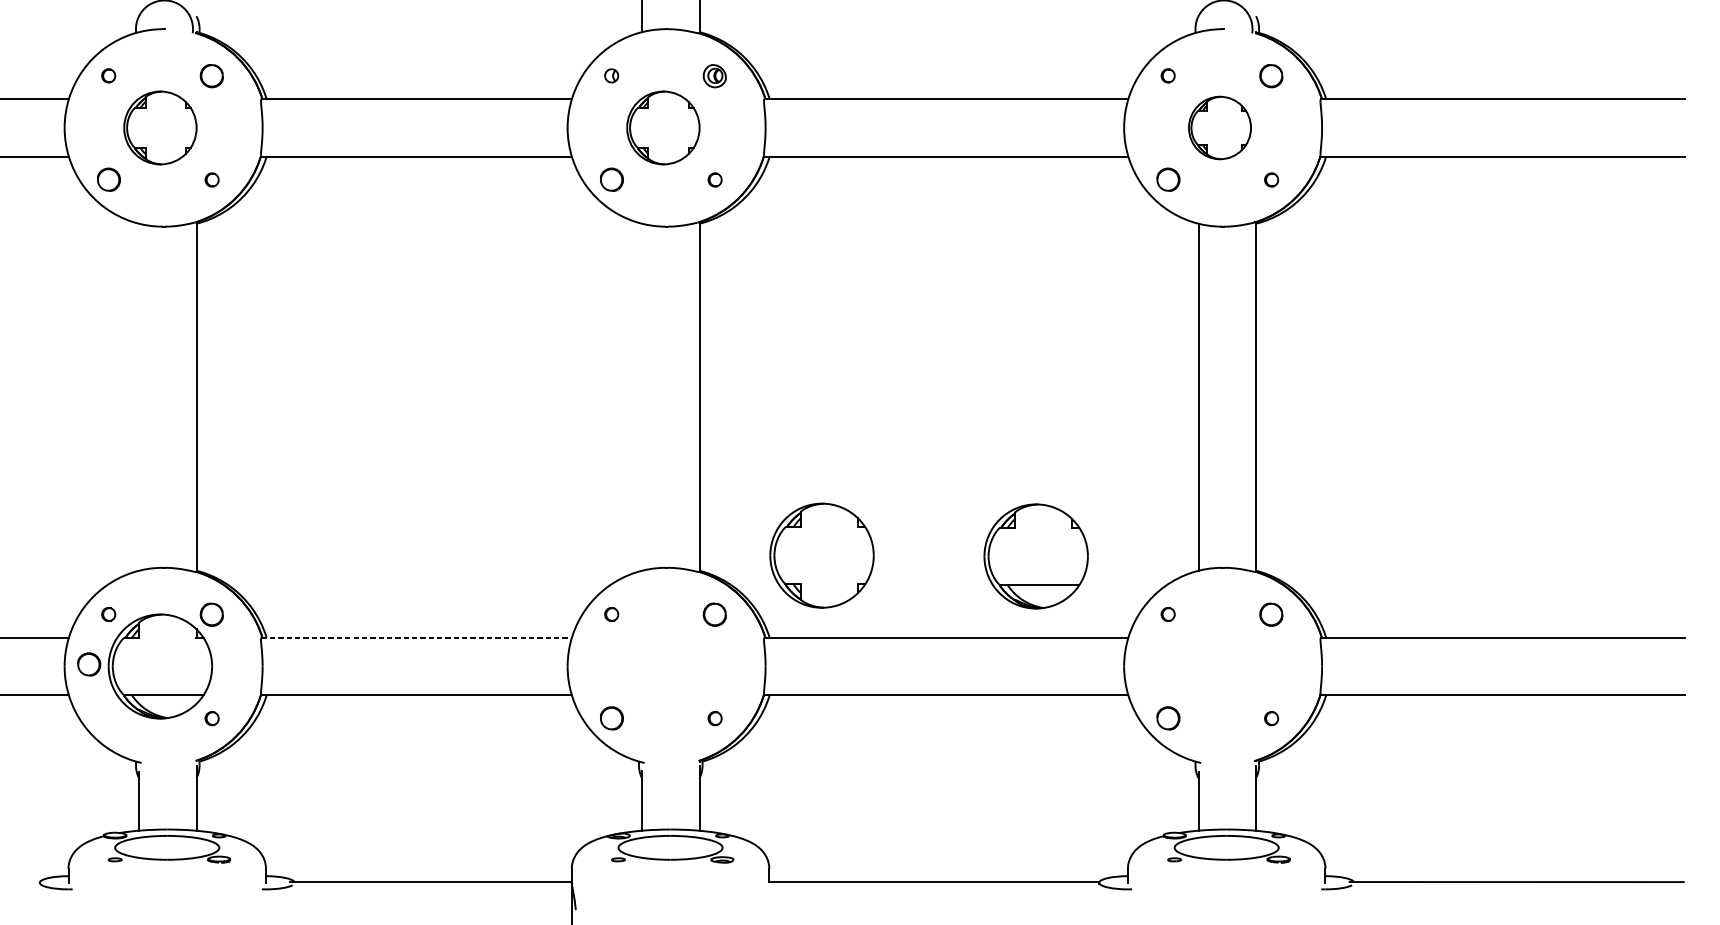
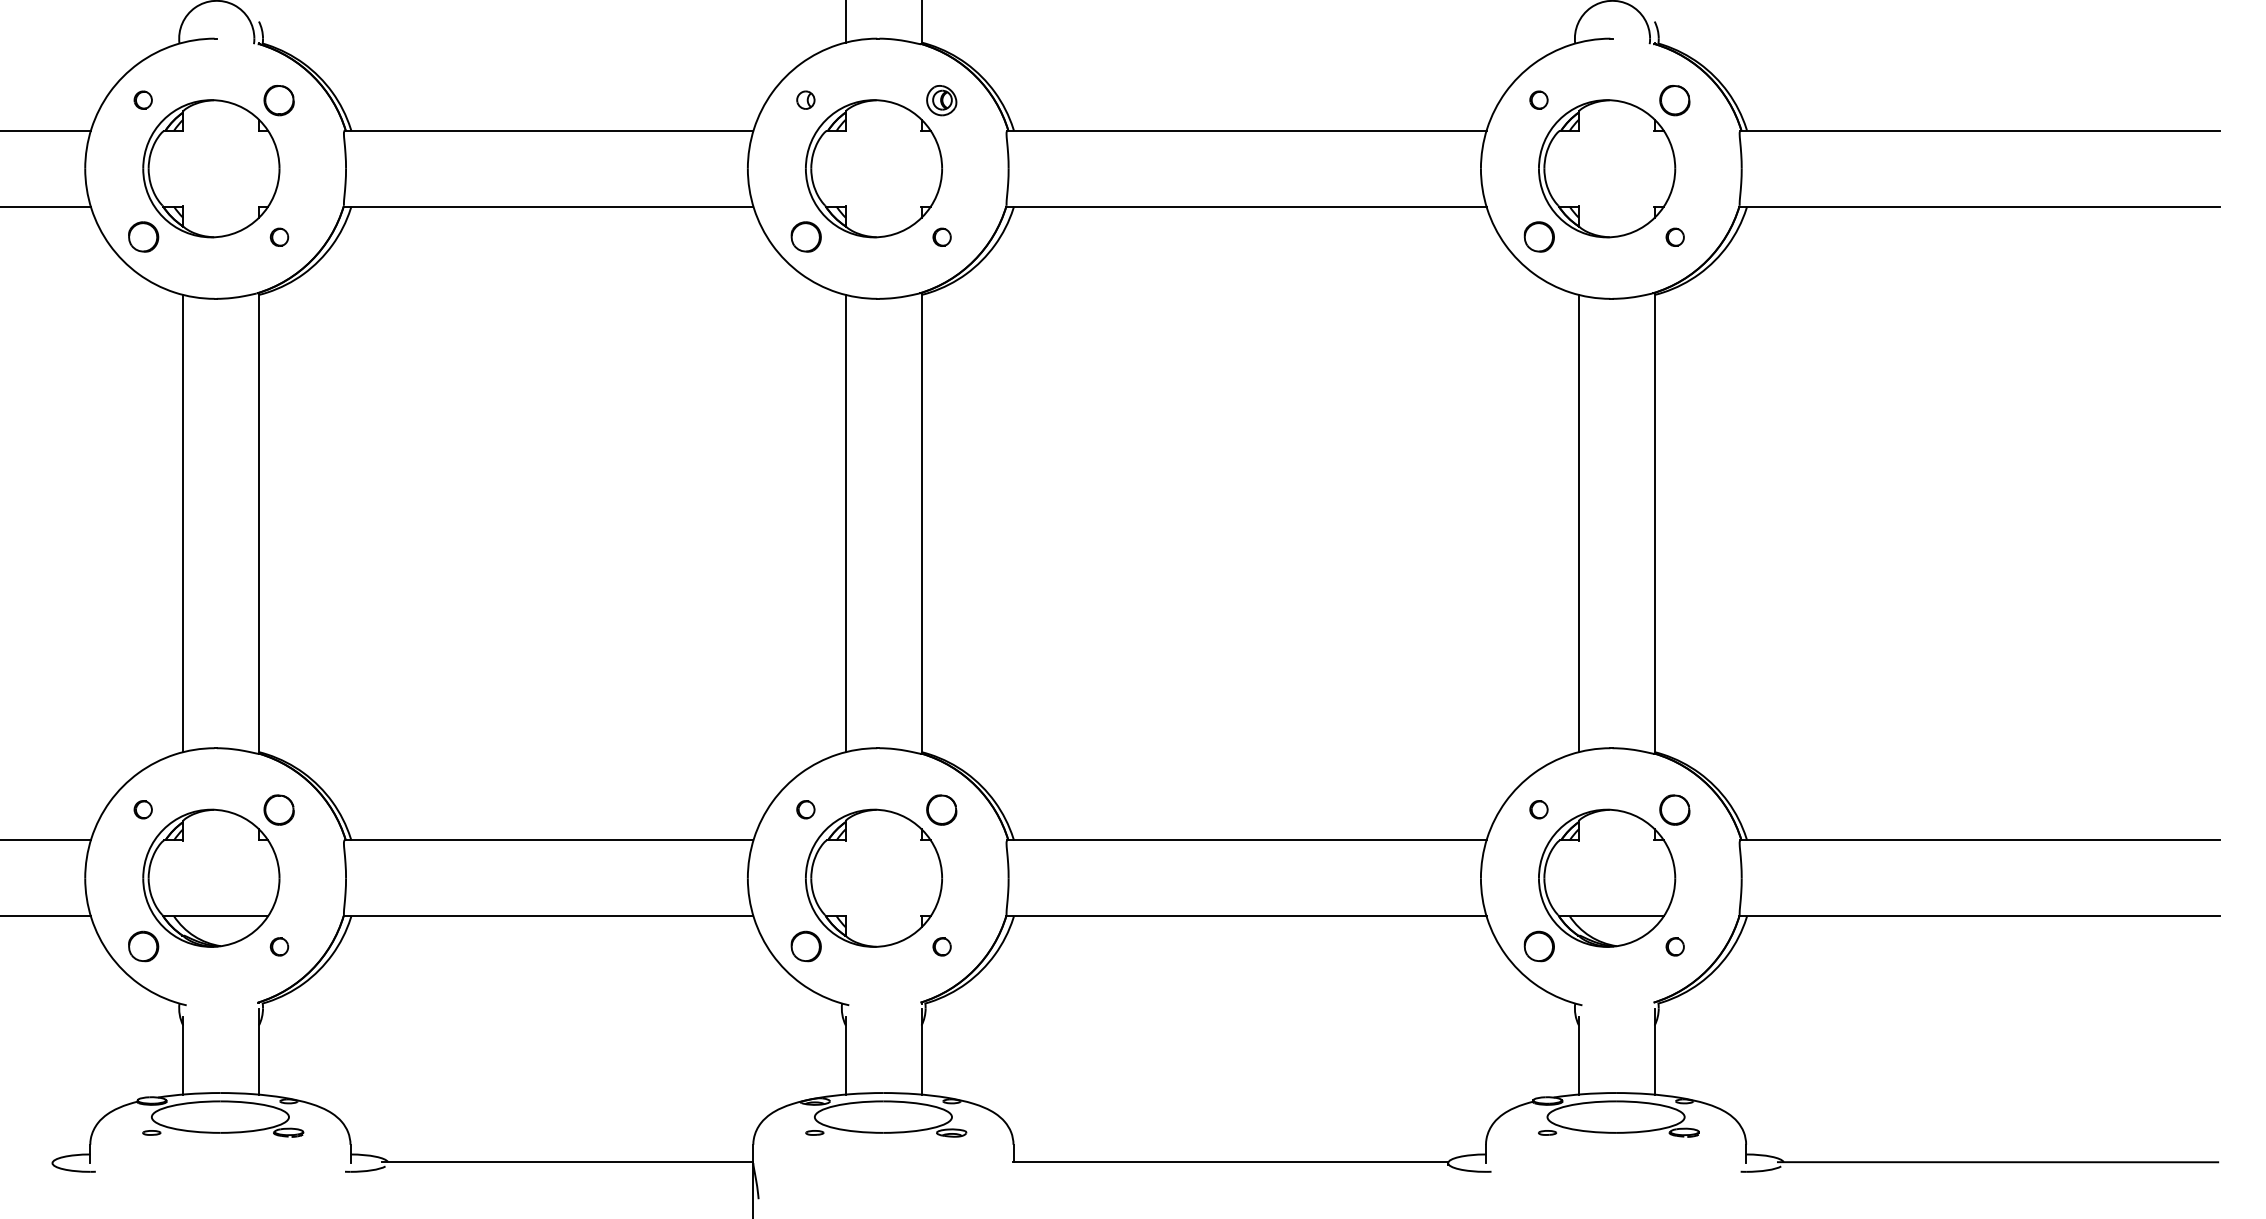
part: (160, 127) -> (211, 168), size x1.43
part: (663, 127) -> (873, 168), size x1.43
part: (1220, 127) -> (1607, 168), size x1.67
line: (139, 397) -> (183, 523), added
line: (641, 397) -> (845, 523), added
part: (821, 555) -> (873, 877), moved
part: (1036, 555) -> (1607, 877), moved
line: (417, 637) -> (549, 840), dashed -> solid
part: (89, 664) -> (143, 946), moved

